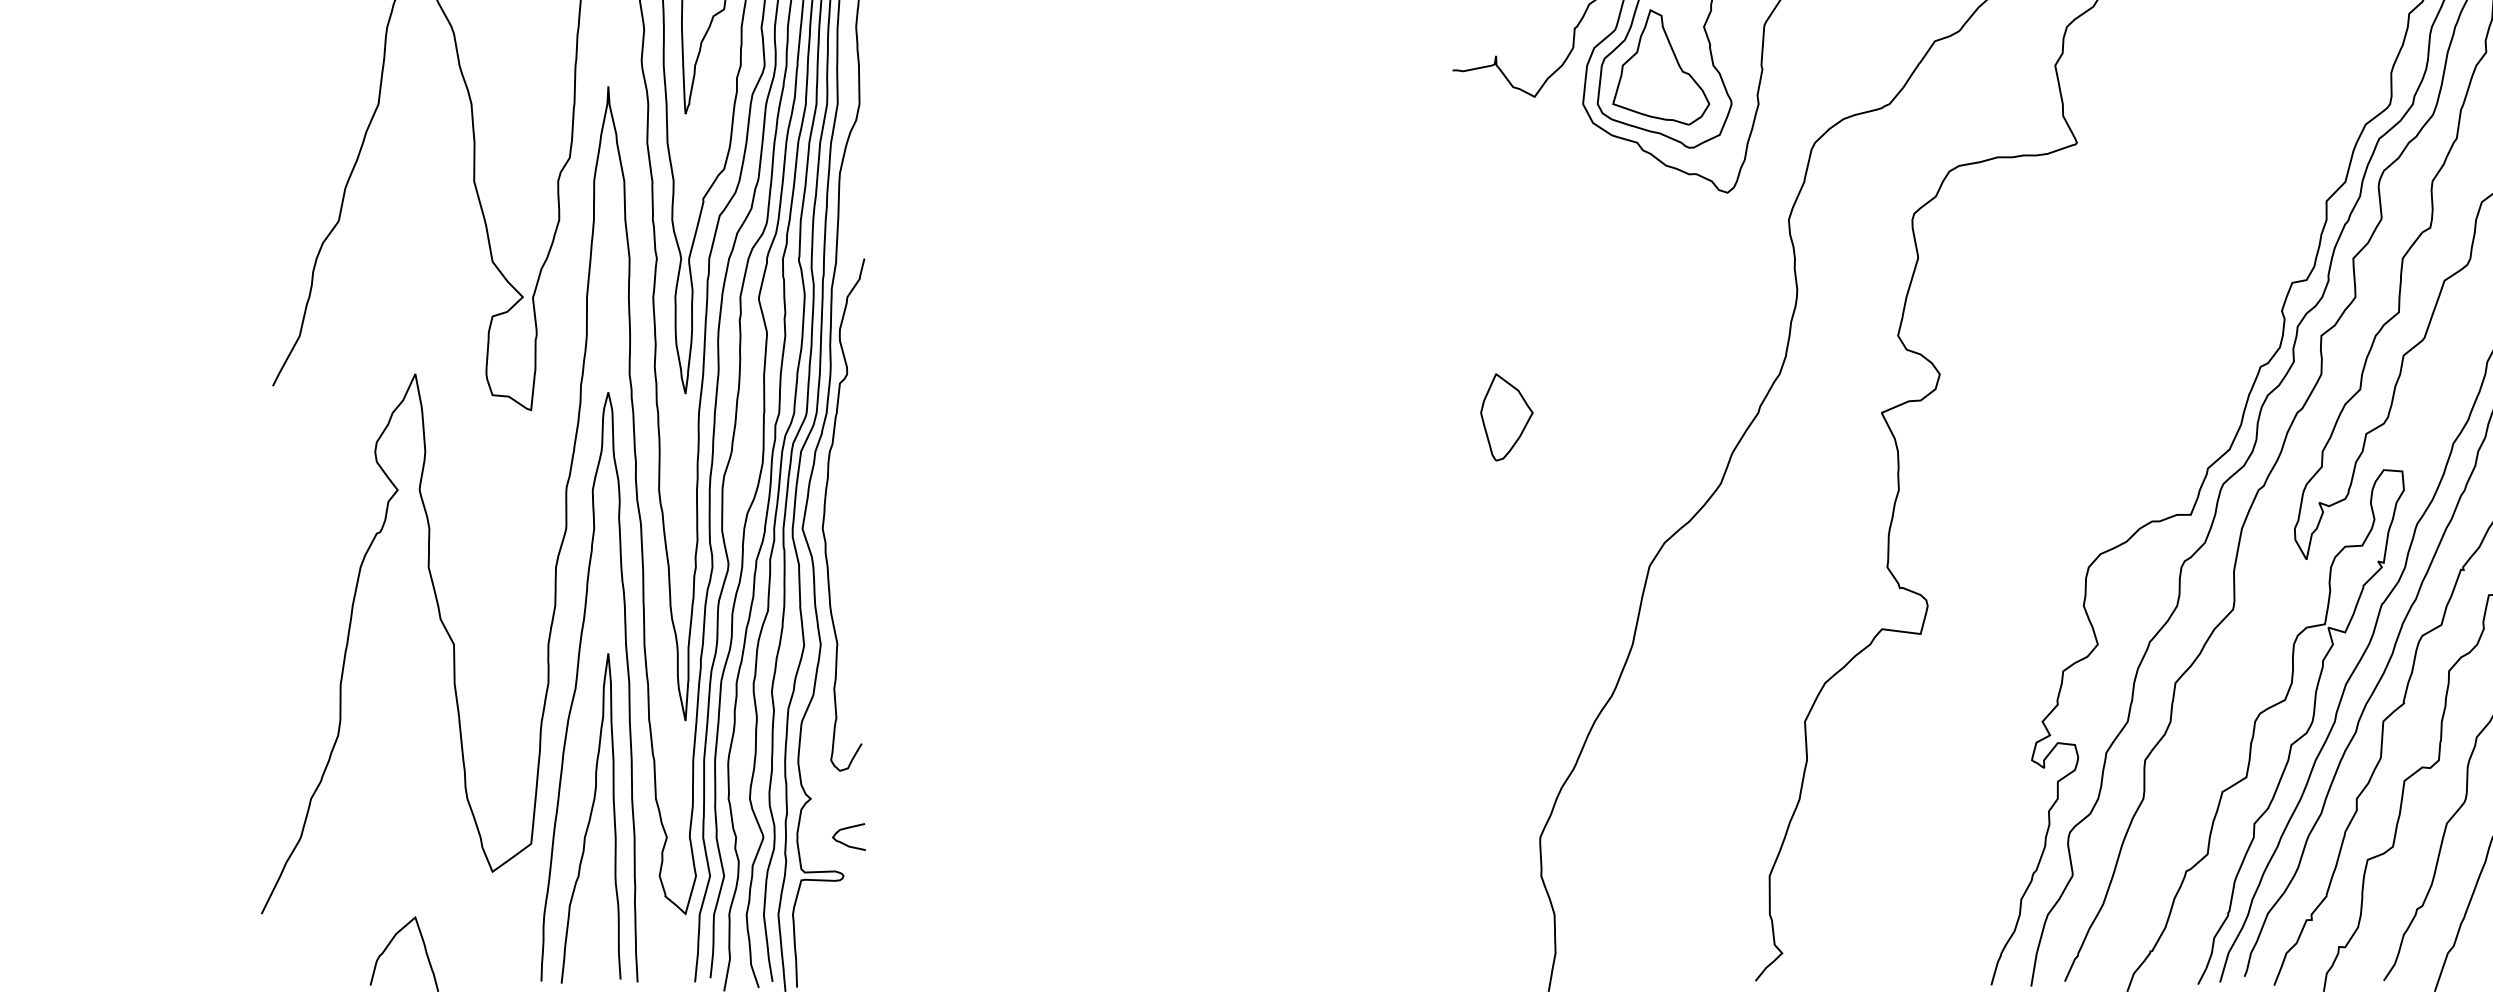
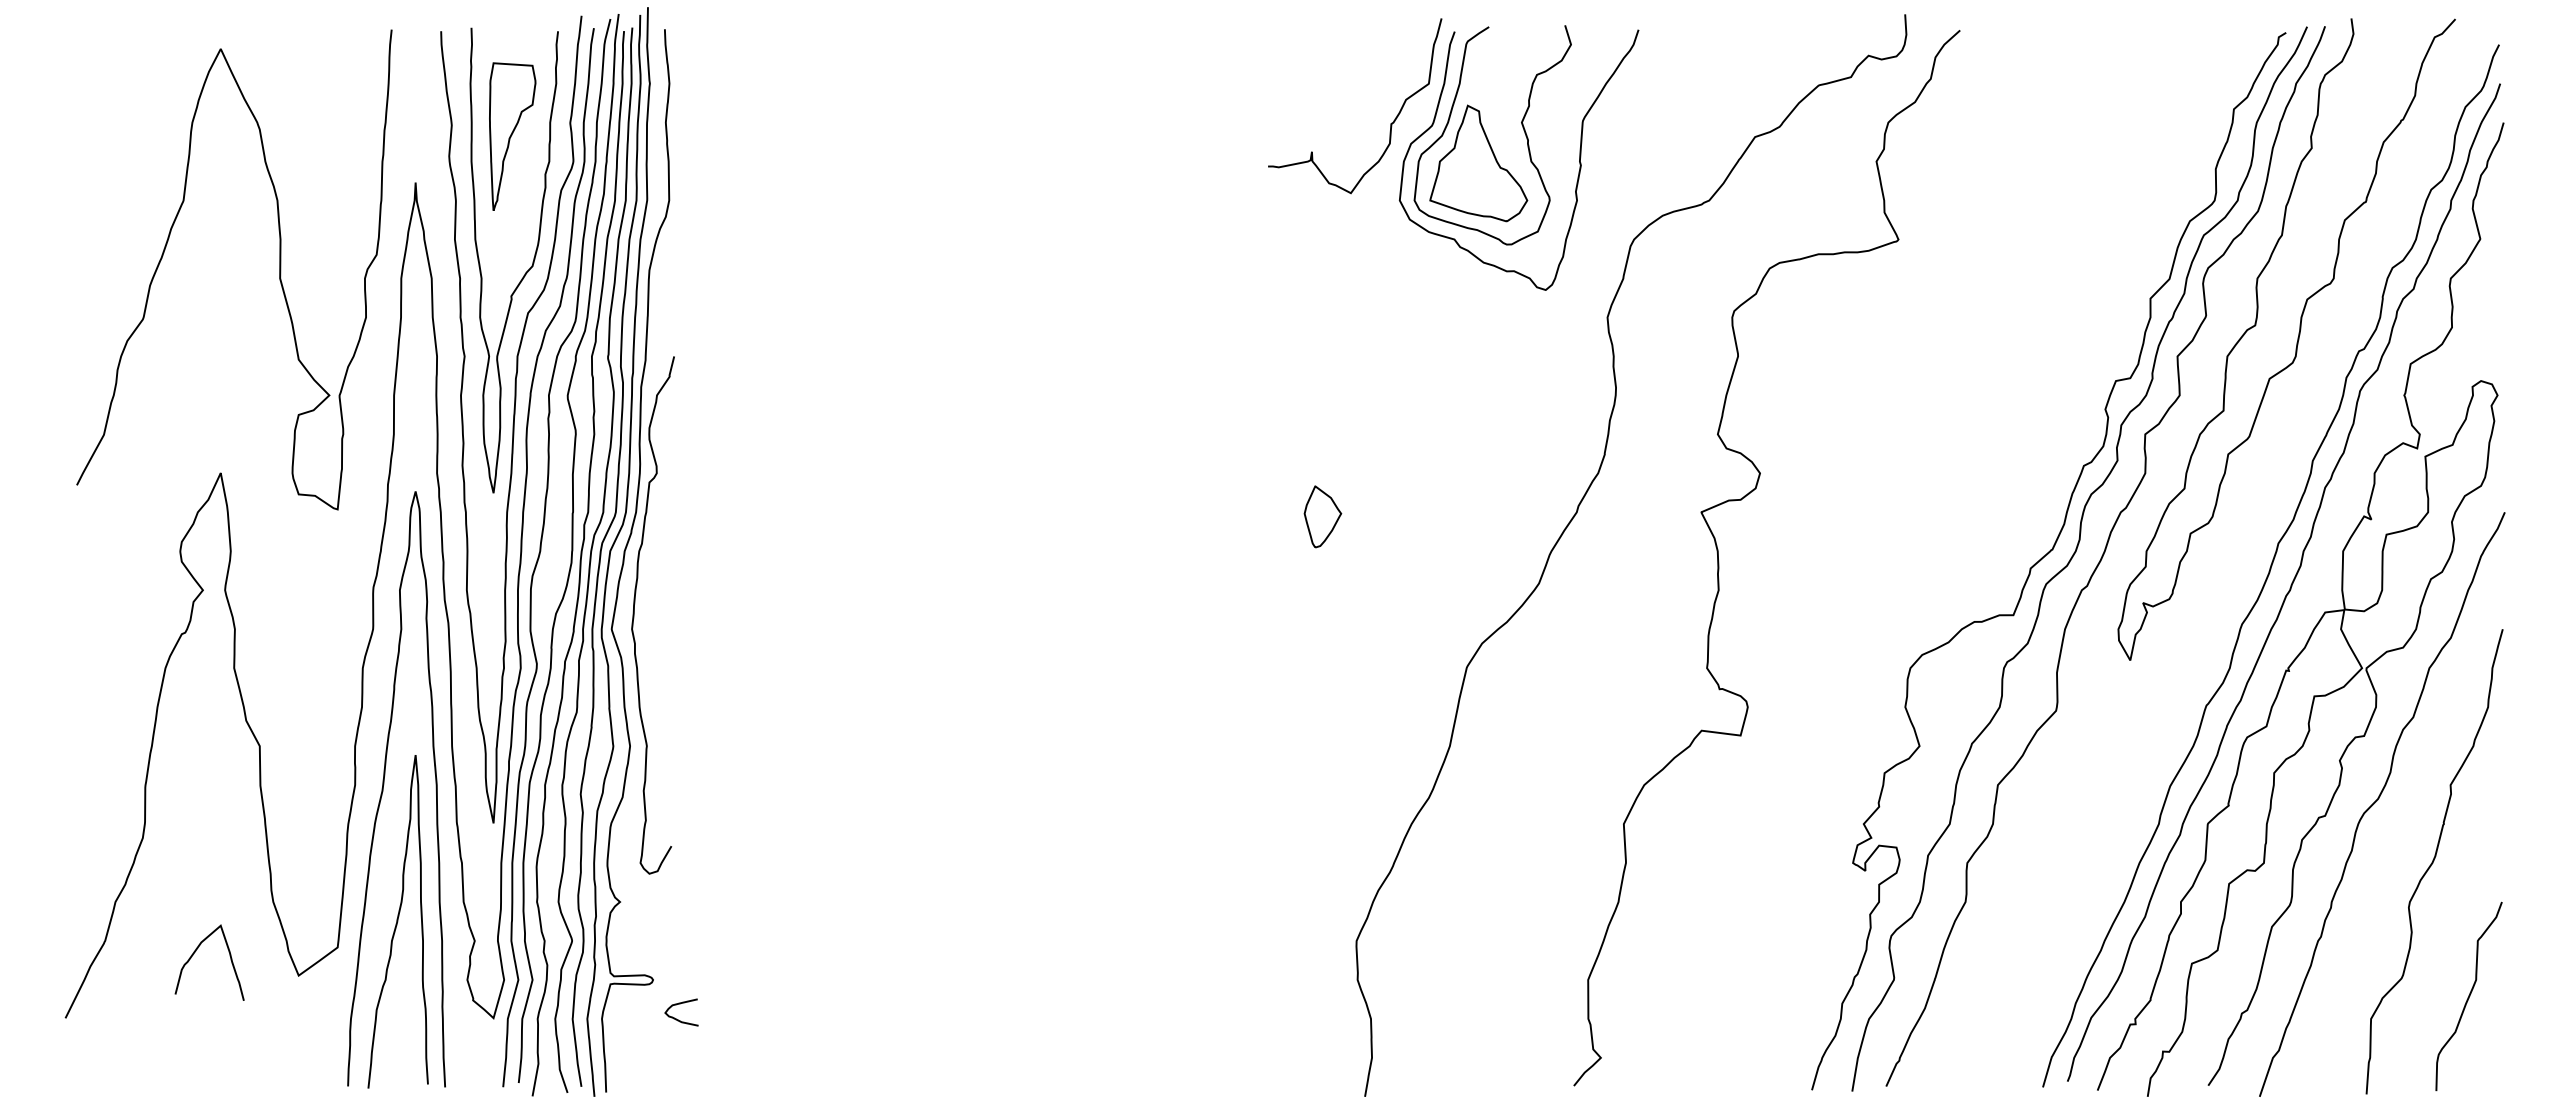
part: (1506, 417) -> (1322, 516), size x0.7
curve: (2255, 730) -> (2078, 832), removed
curve: (845, 843) -> (678, 1019), moved
curve: (391, 942) -> (196, 951), moved

